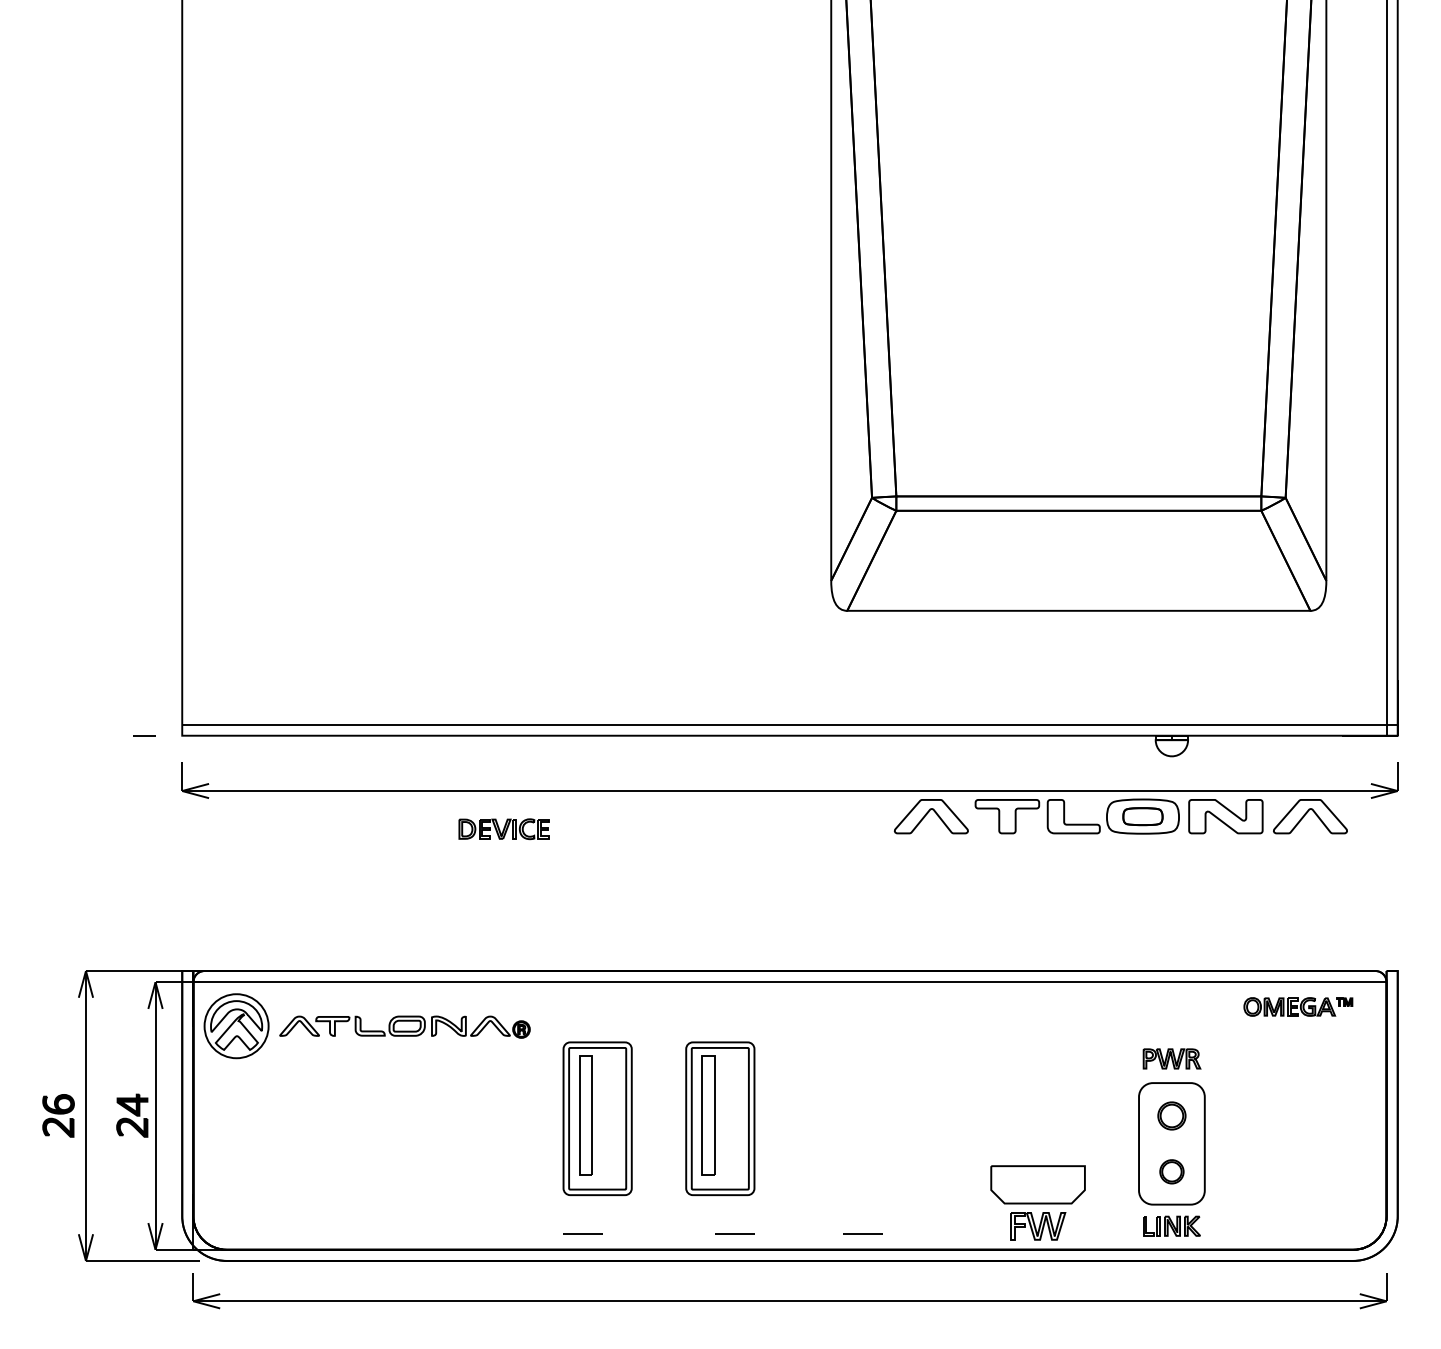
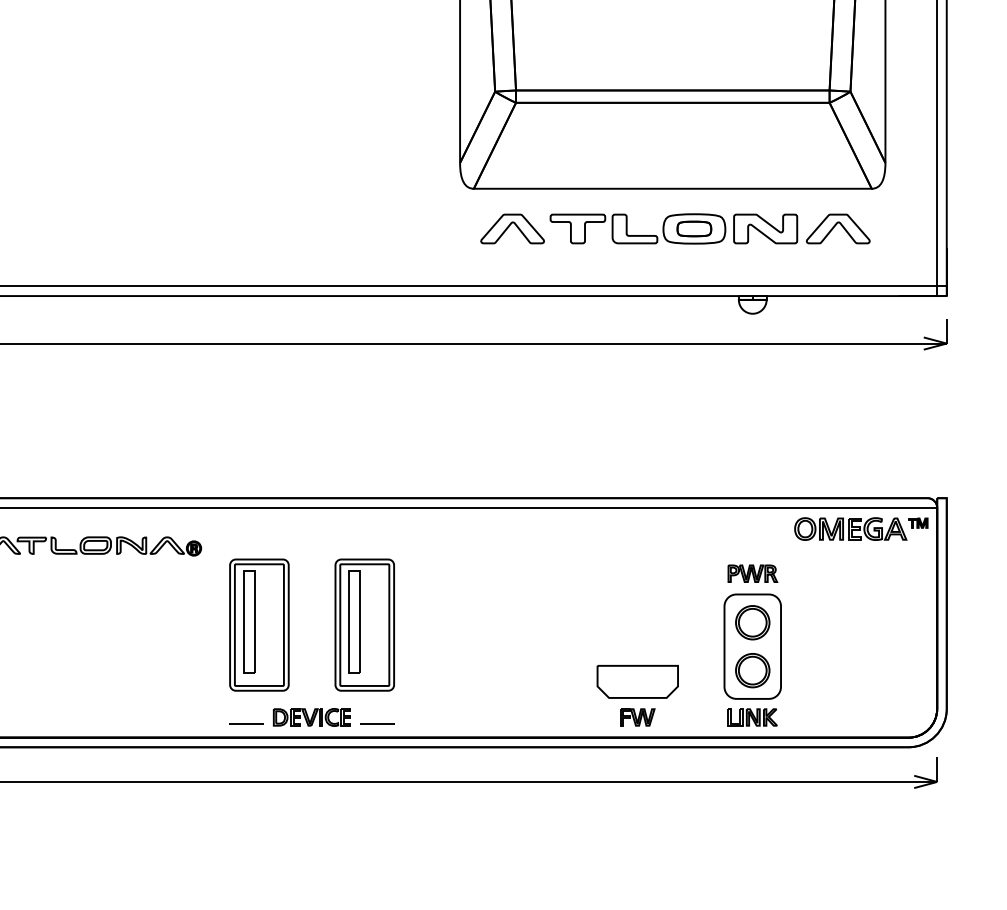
part: (1120, 816) -> (675, 228), moved
part: (503, 829) -> (311, 717), moved
part: (1298, 1006) -> (861, 528), size x1.43
part: (1171, 1115) -> (752, 622), size x1.43
part: (1171, 1171) -> (752, 670), size x1.67
part: (1038, 1225) -> (638, 716), size x0.71
line: (862, 1233) -> (486, 723), removed

